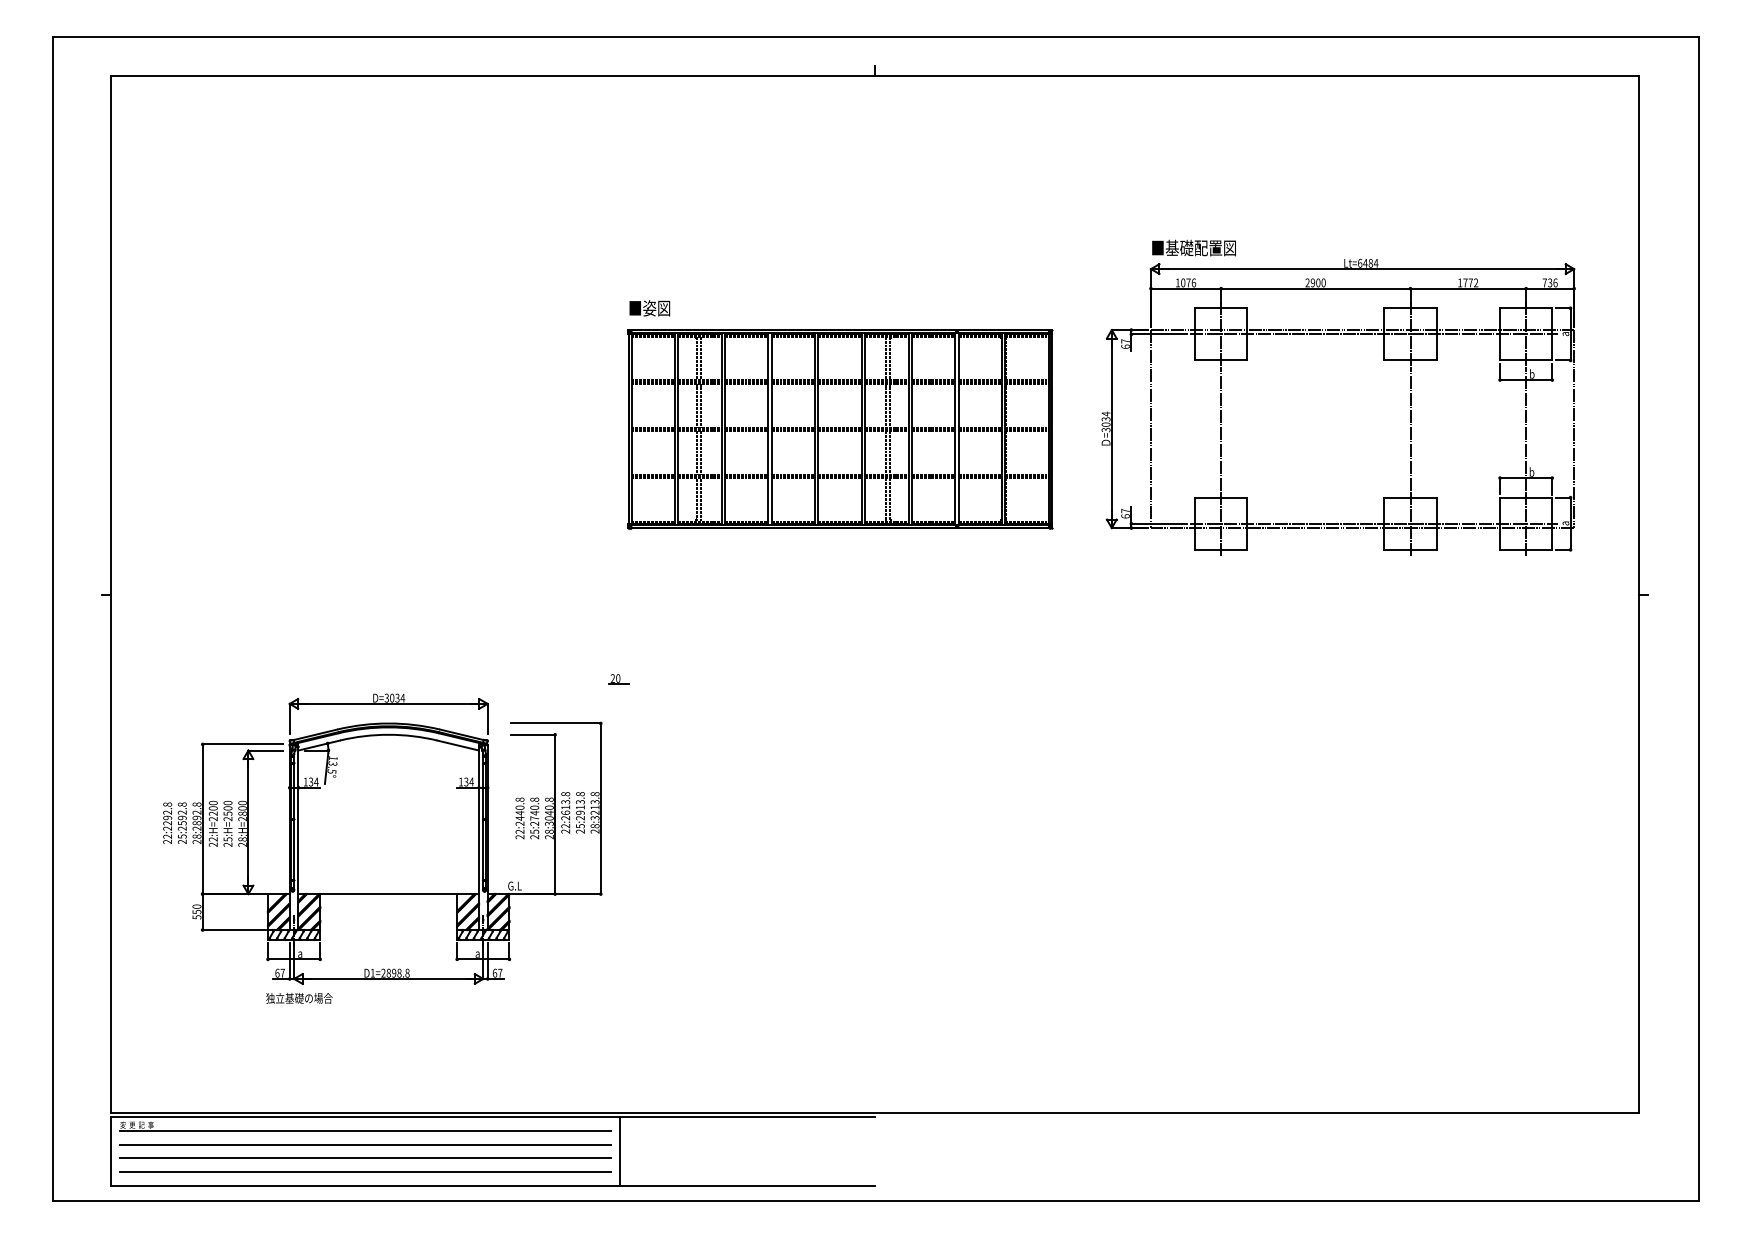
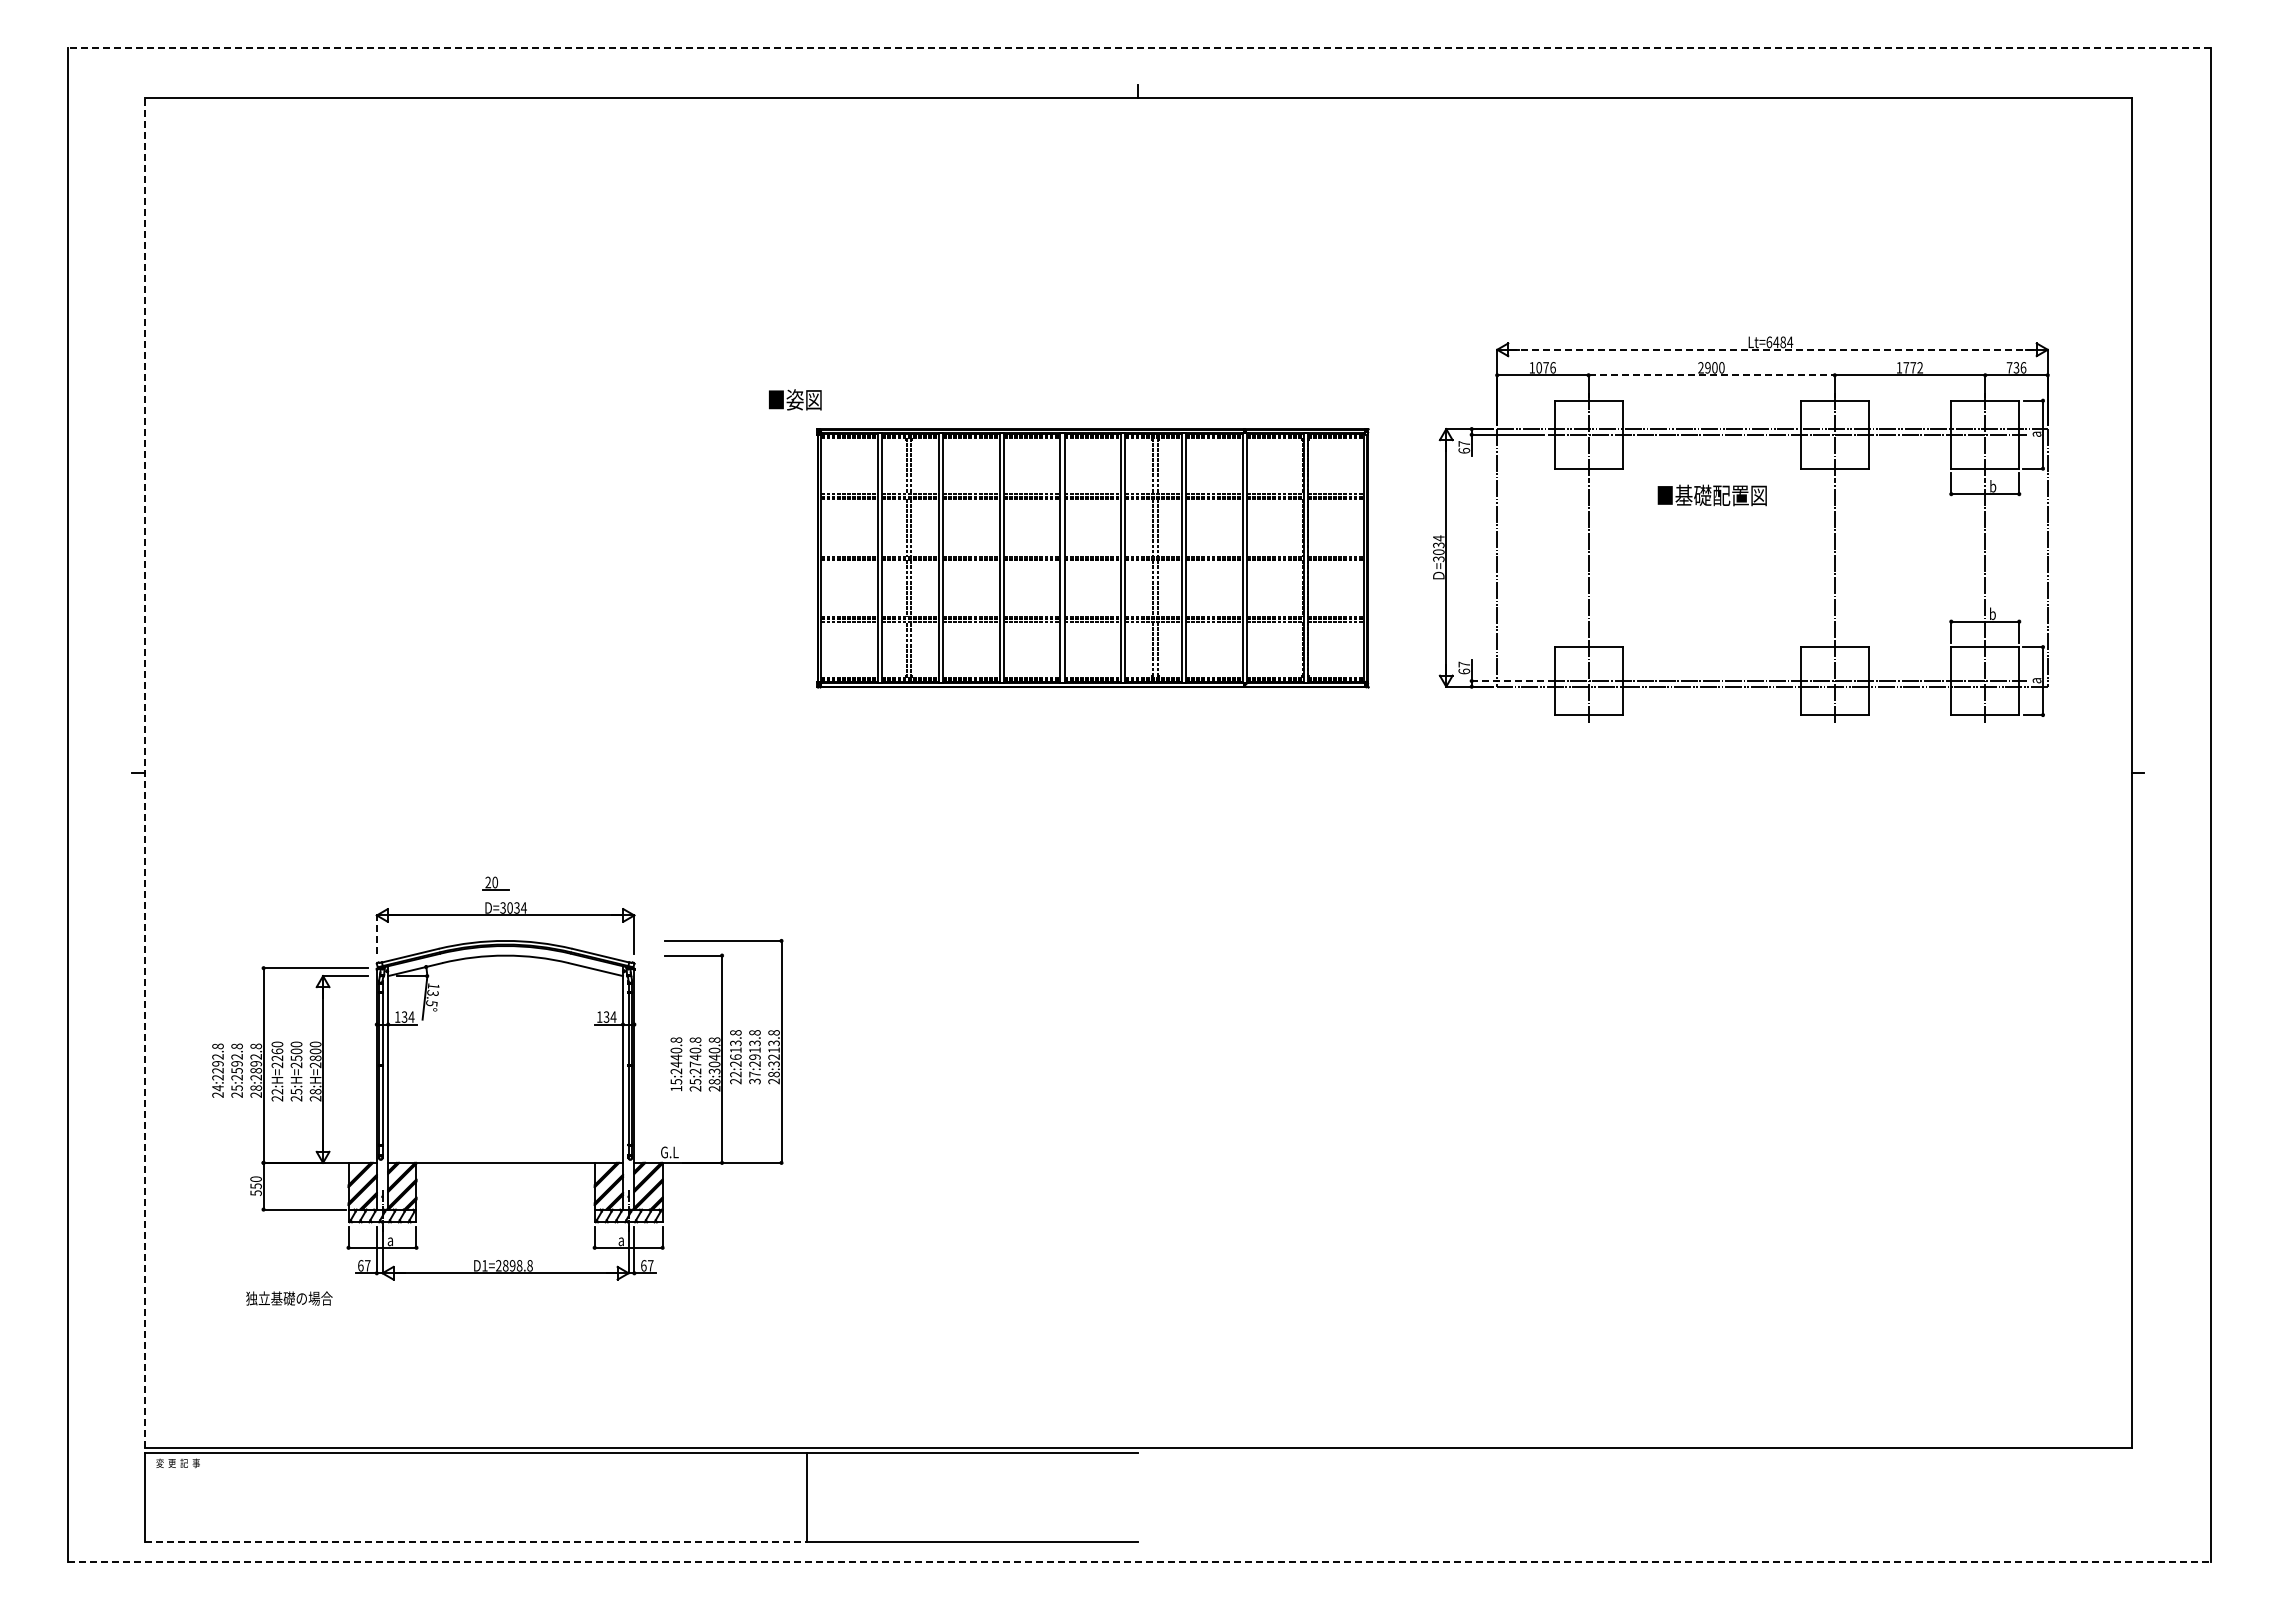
line: (876, 37) -> (1139, 48), solid -> dashed
text: (1193, 248) -> (1711, 495), moved
line: (1362, 268) -> (1772, 349), solid -> dashed
line: (1316, 288) -> (1712, 375), solid -> dashed
text: (650, 308) -> (795, 399), moved
line: (1158, 524) -> (1507, 681), solid -> dashed
line: (111, 594) -> (144, 772), solid -> dashed
part: (618, 679) -> (495, 883), moved
line: (289, 718) -> (376, 934), solid -> dashed
text: (213, 808) -> (277, 1051), 22:H=2200 -> 22:H=2260
text: (580, 828) -> (754, 1077), 25:2913.8 -> 37:2913.8
text: (520, 834) -> (676, 1085), 22:2440.8 -> 15:2440.8
text: (167, 836) -> (217, 1088), 22:2292.8 -> 24:2292.8
text: (299, 998) -> (289, 1298), moved
line: (364, 1131) -> (474, 1471), removed
line: (364, 1144) -> (474, 1488), removed
line: (364, 1158) -> (474, 1506), removed
line: (364, 1172) -> (474, 1524), removed
line: (366, 1185) -> (476, 1542), solid -> dashed
line: (876, 1200) -> (1139, 1561), solid -> dashed

